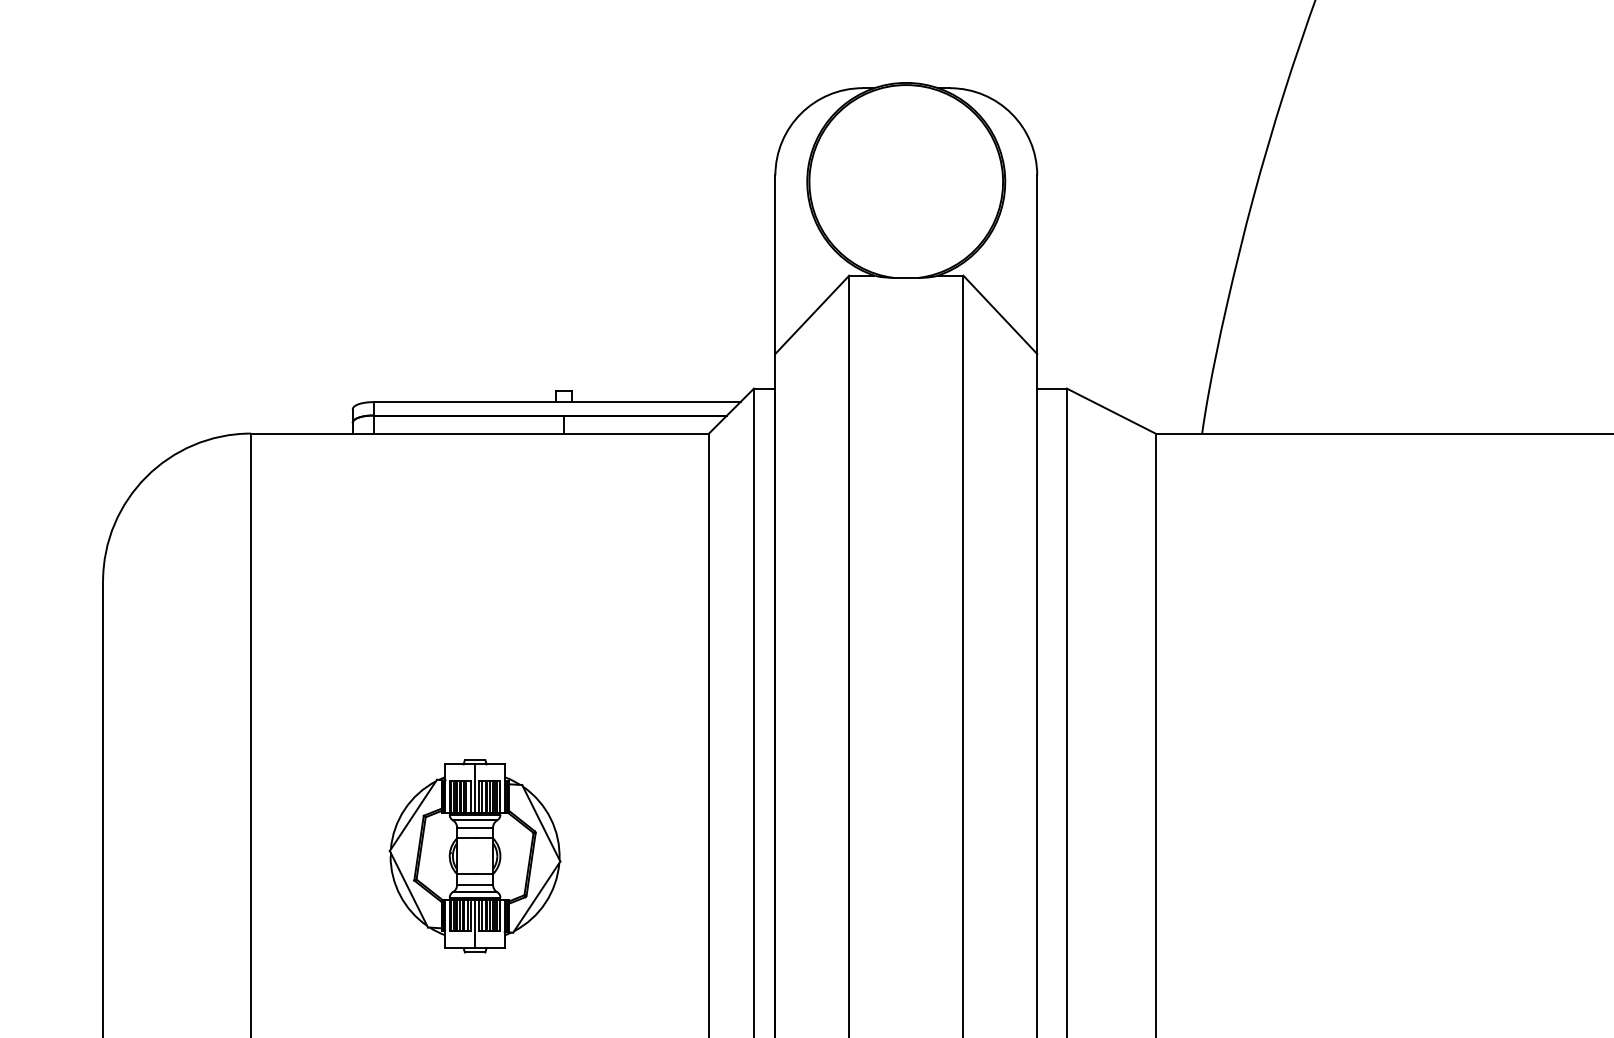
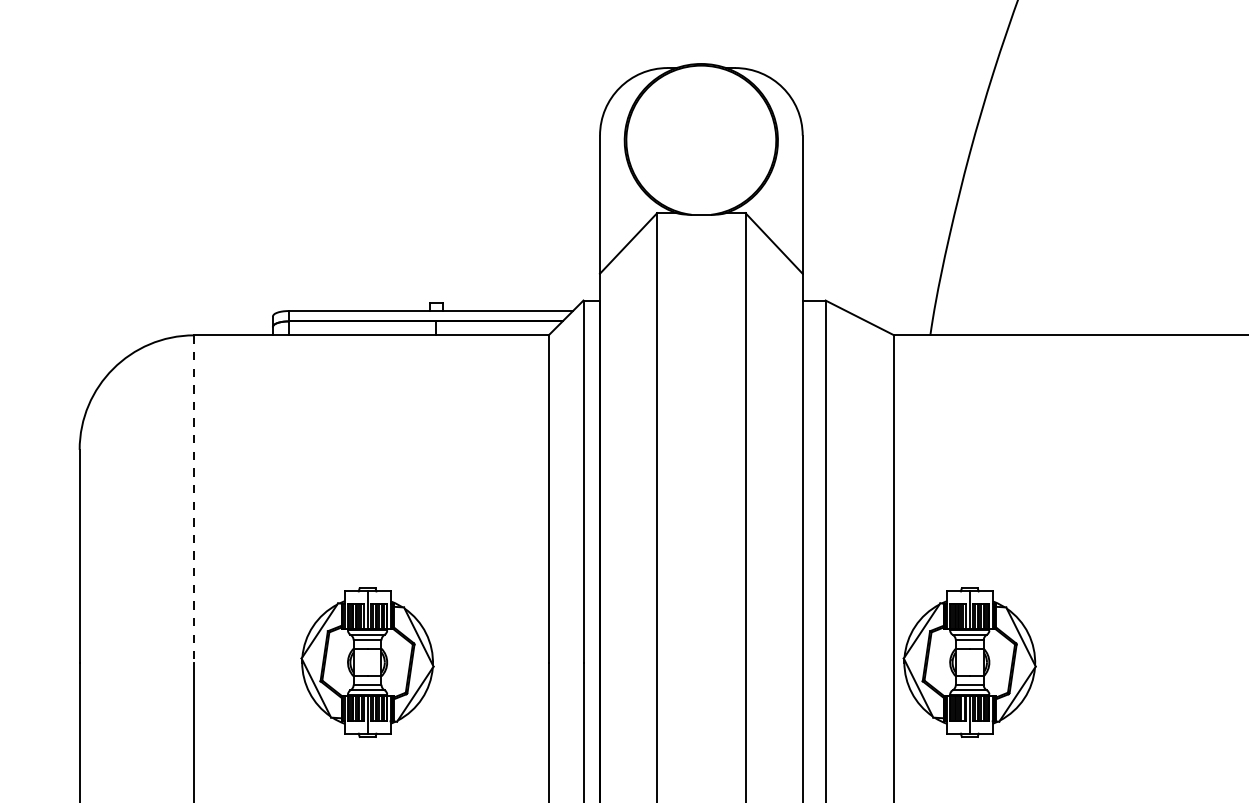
line: (251, 645) -> (194, 499), solid -> dashed
part: (1252, 856) -> (969, 662), added

